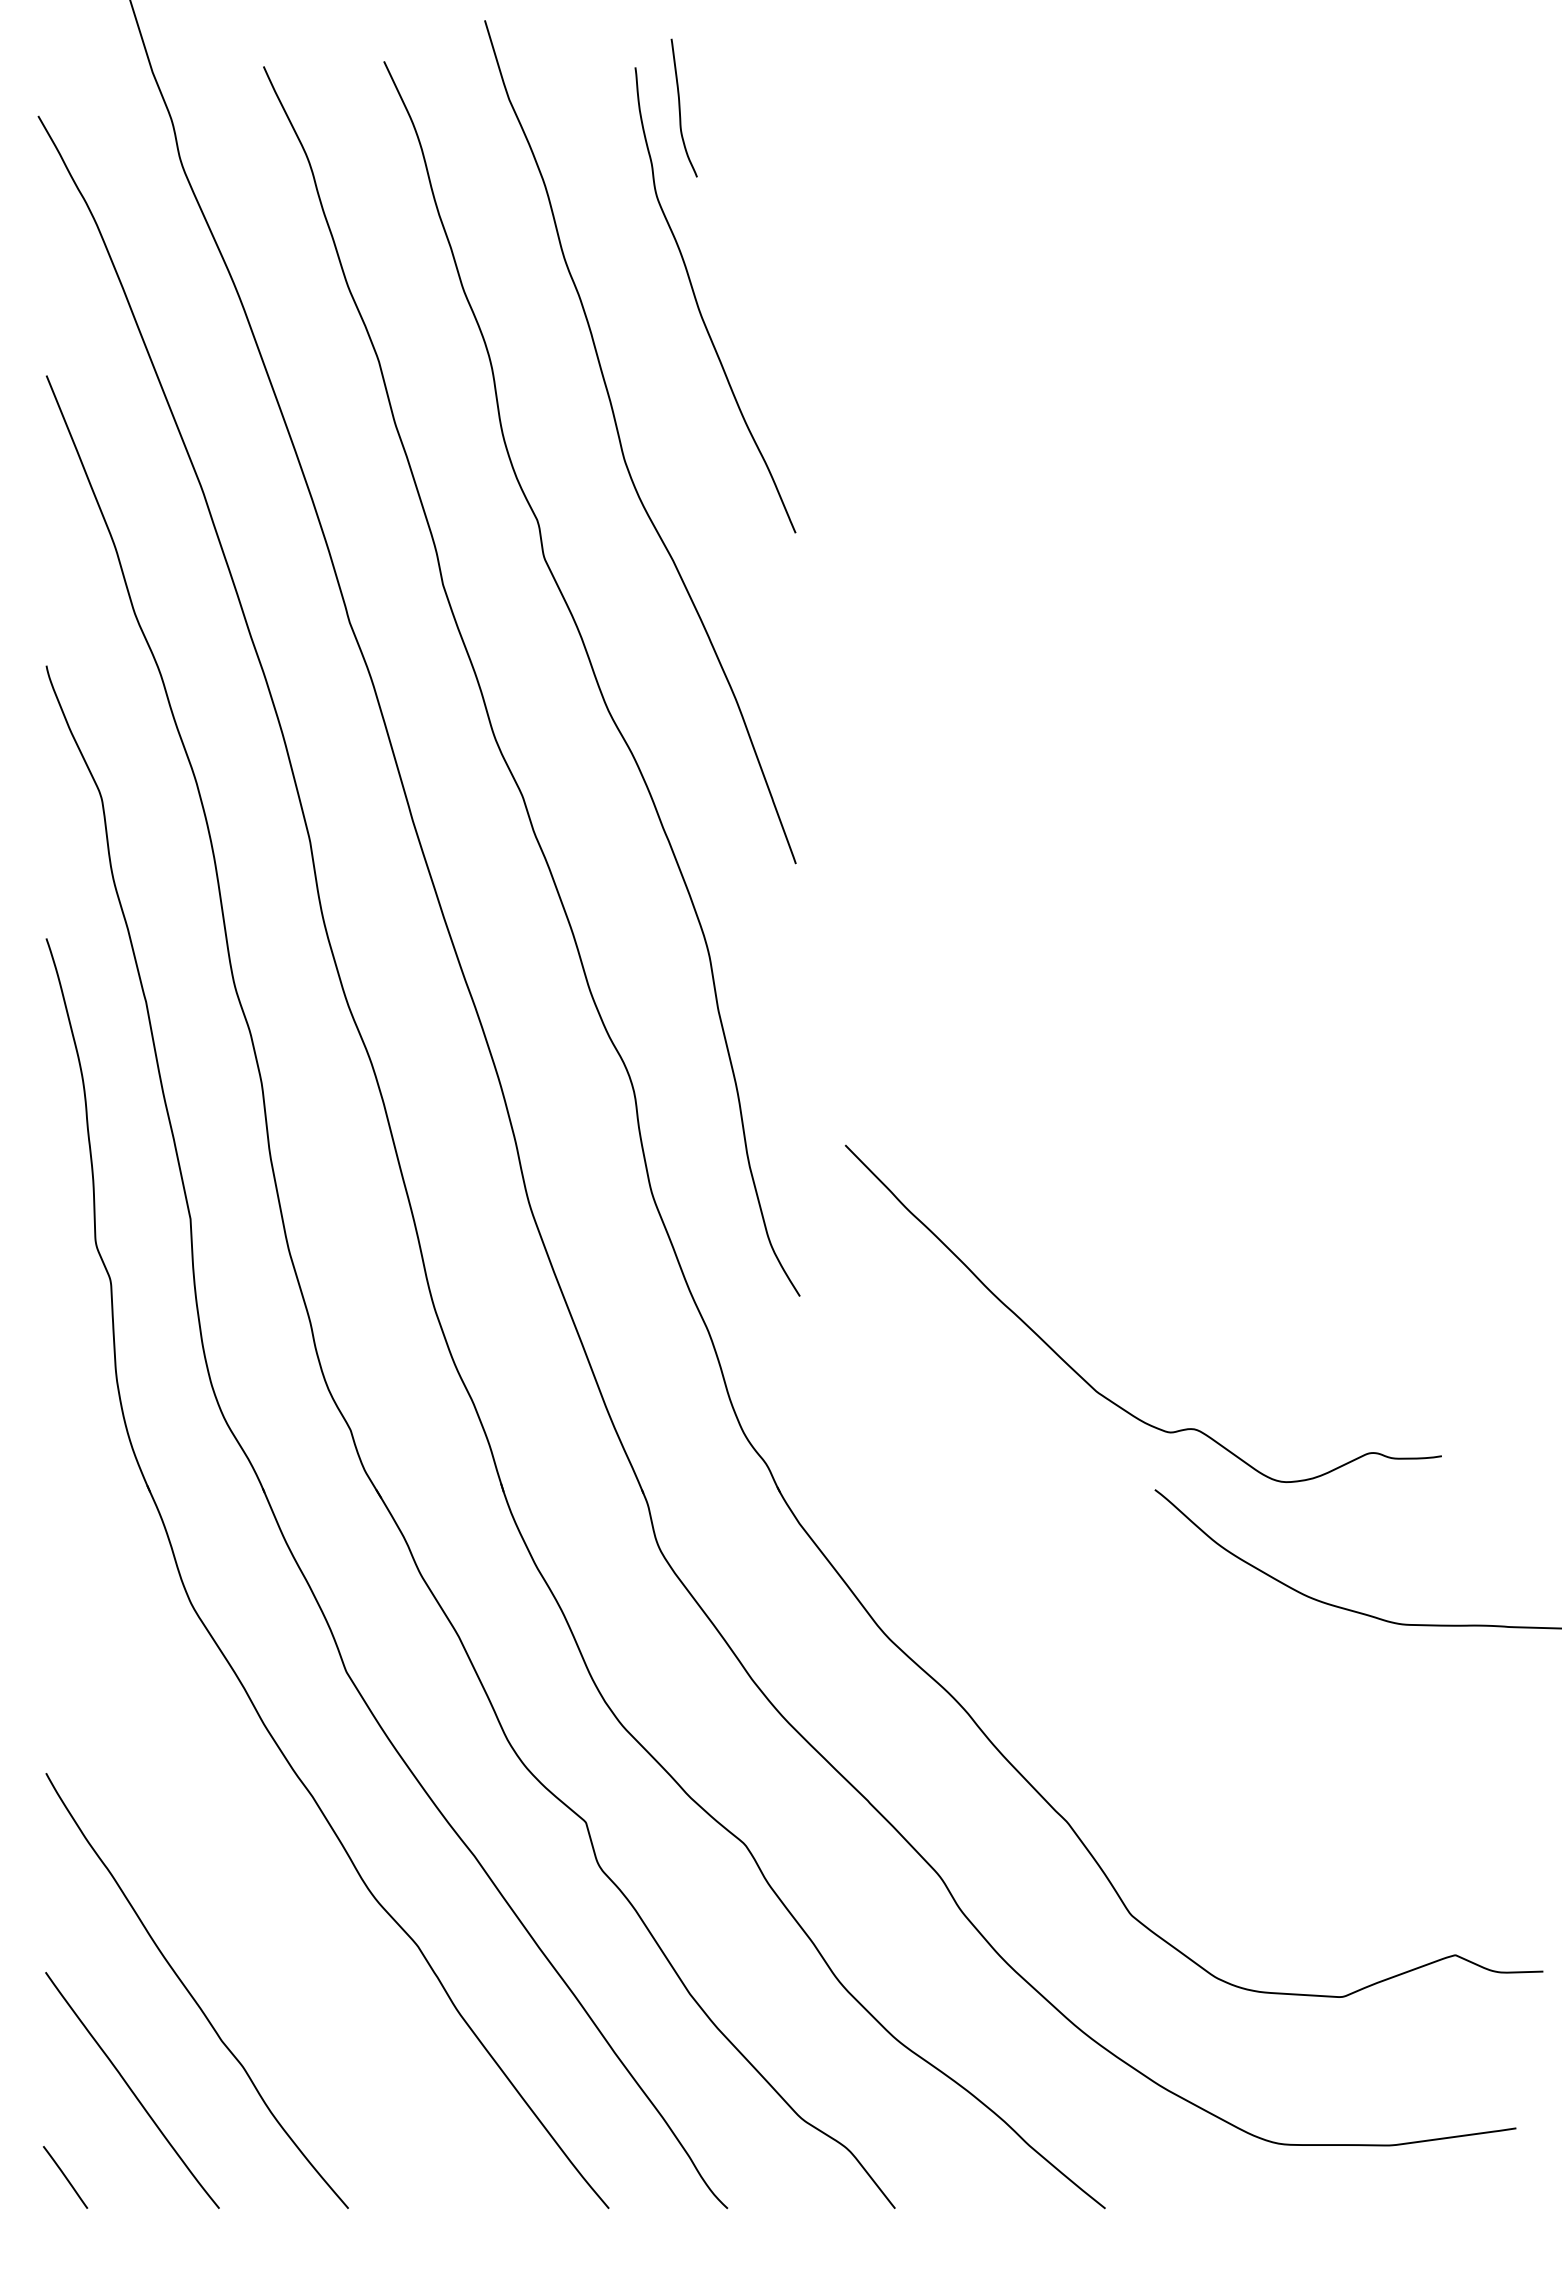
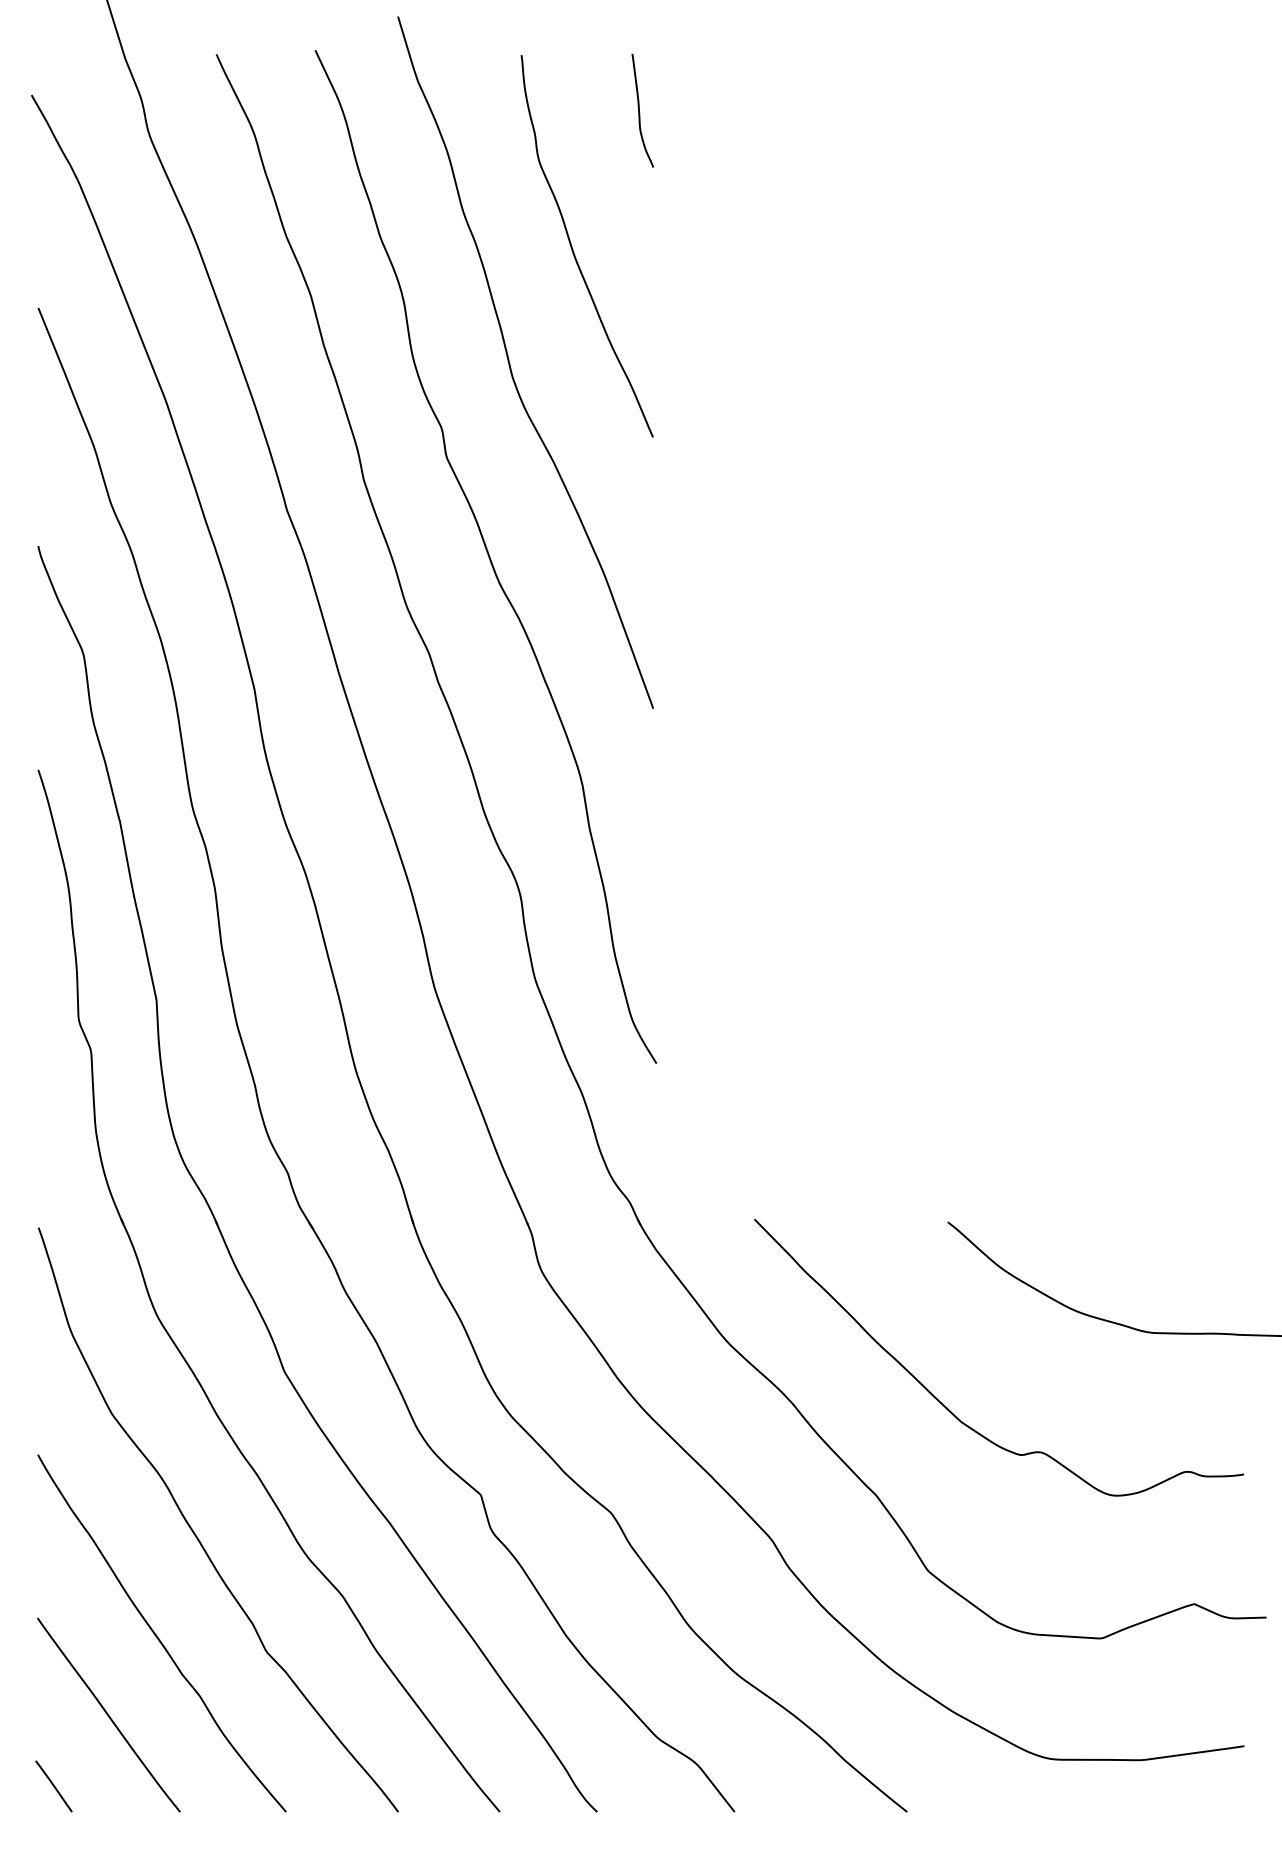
curve: (680, 107) -> (639, 110), moved
curve: (1084, 1378) -> (950, 1410), moved
curve: (239, 1871) -> (196, 1535), added

